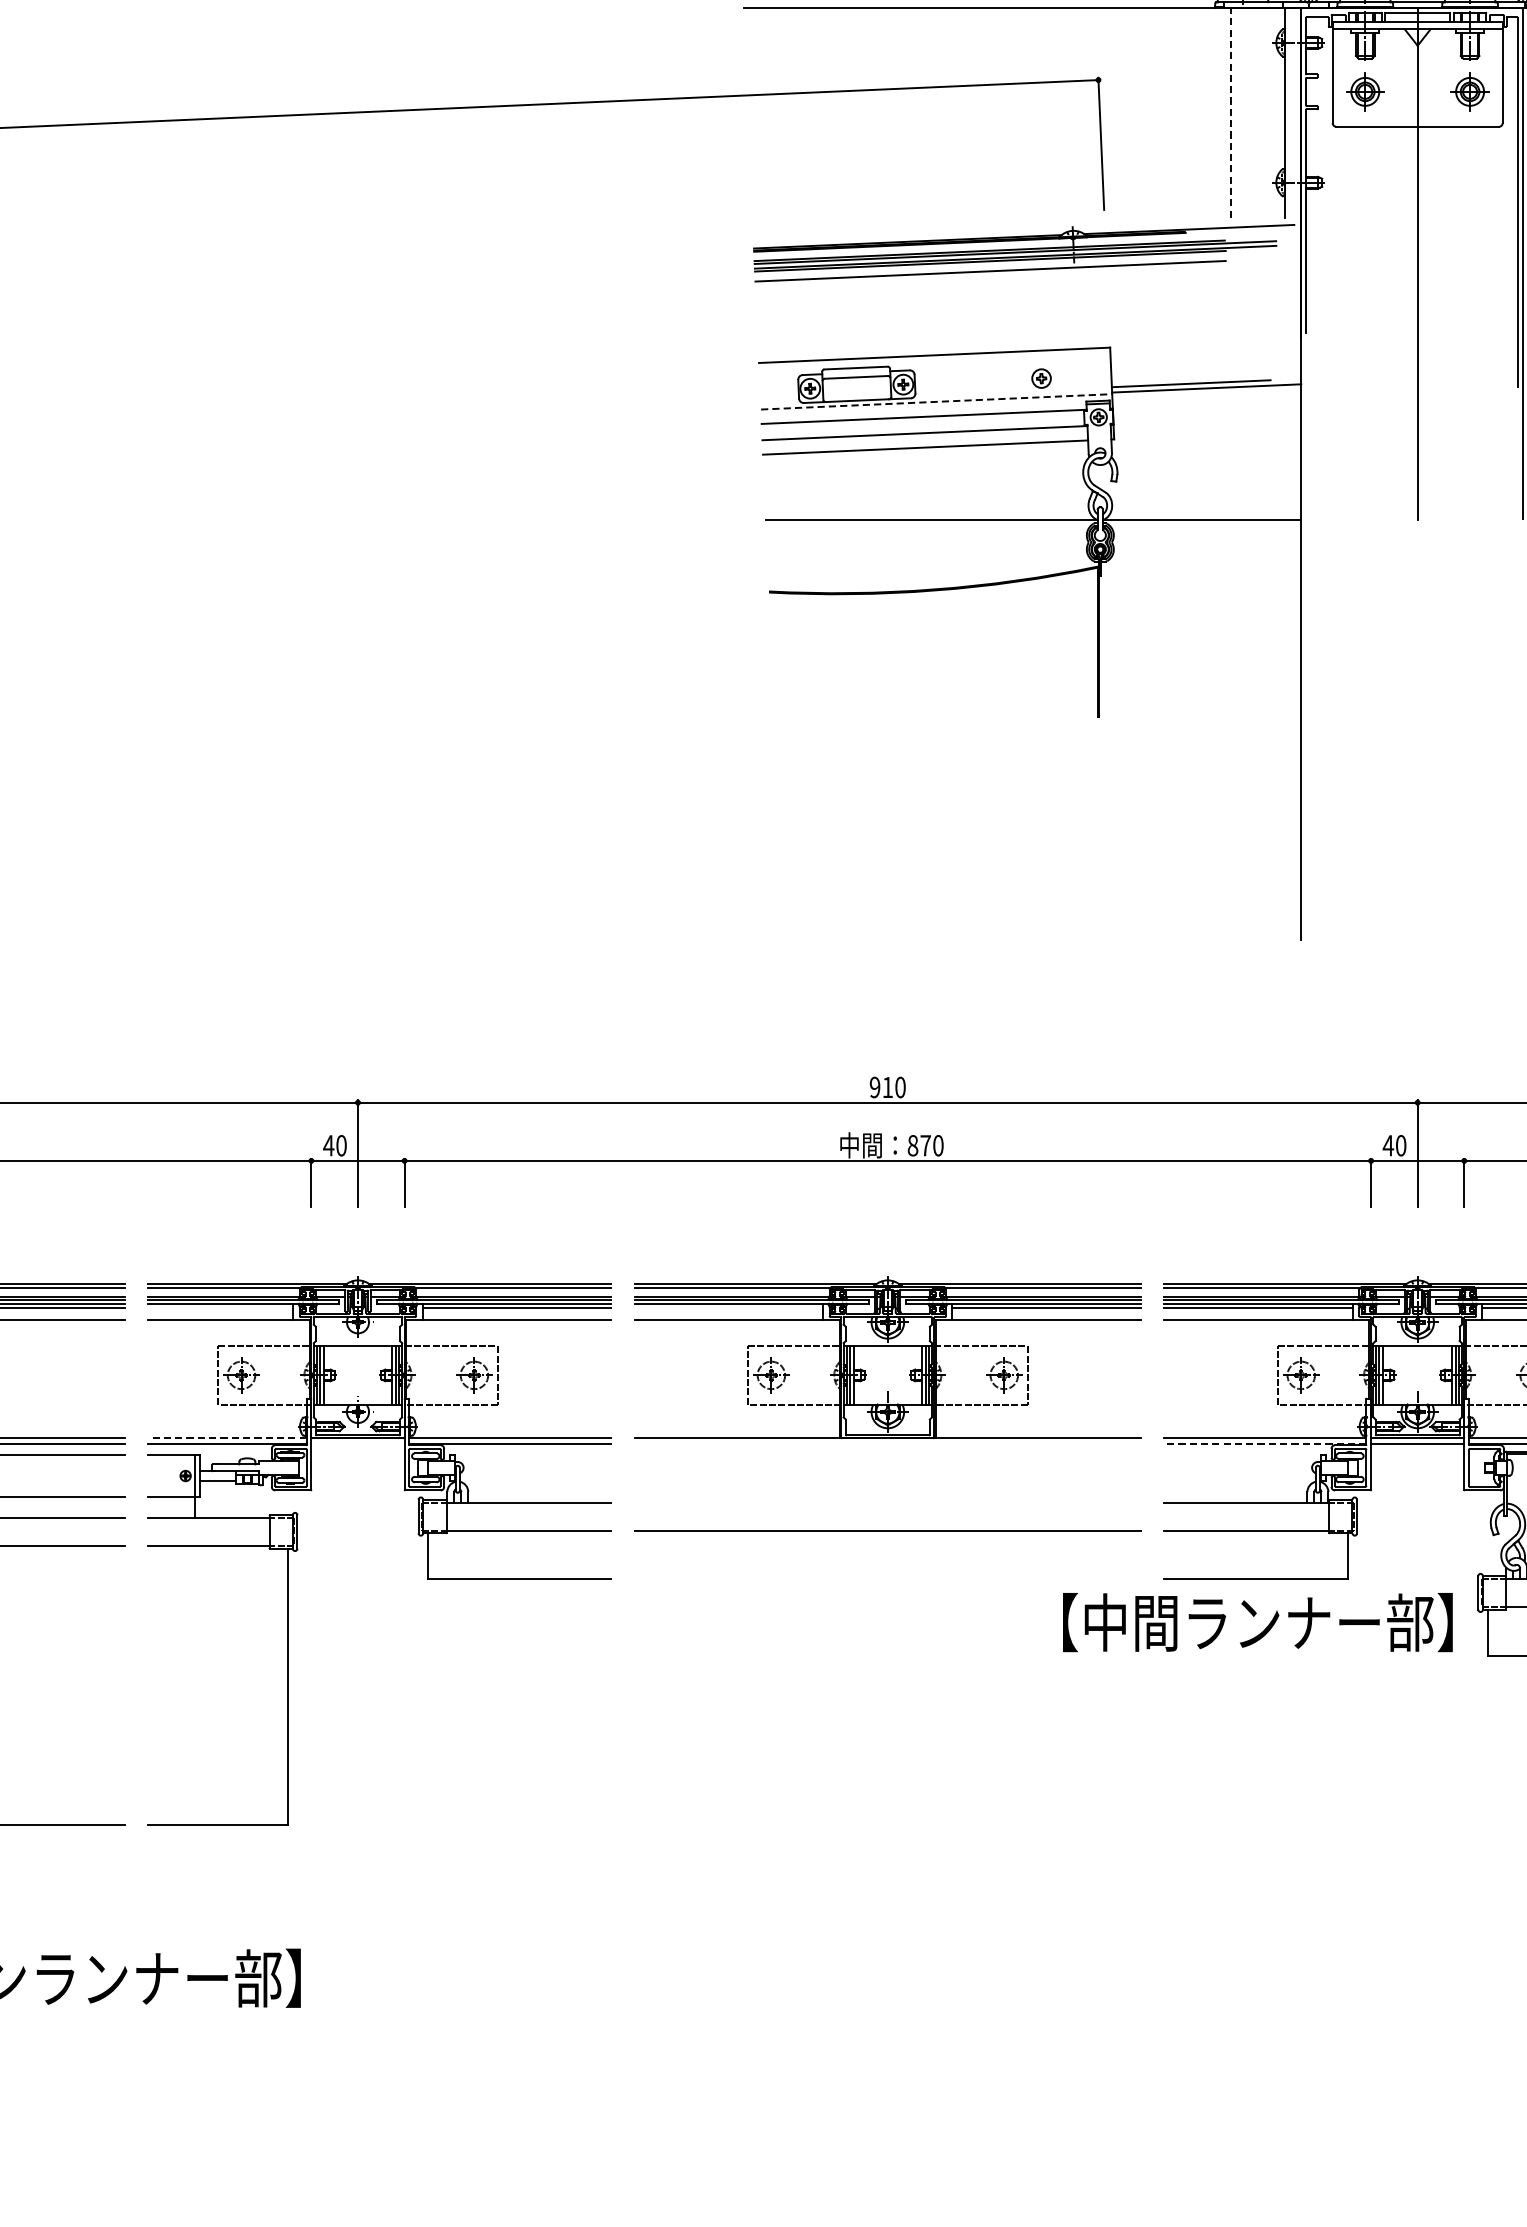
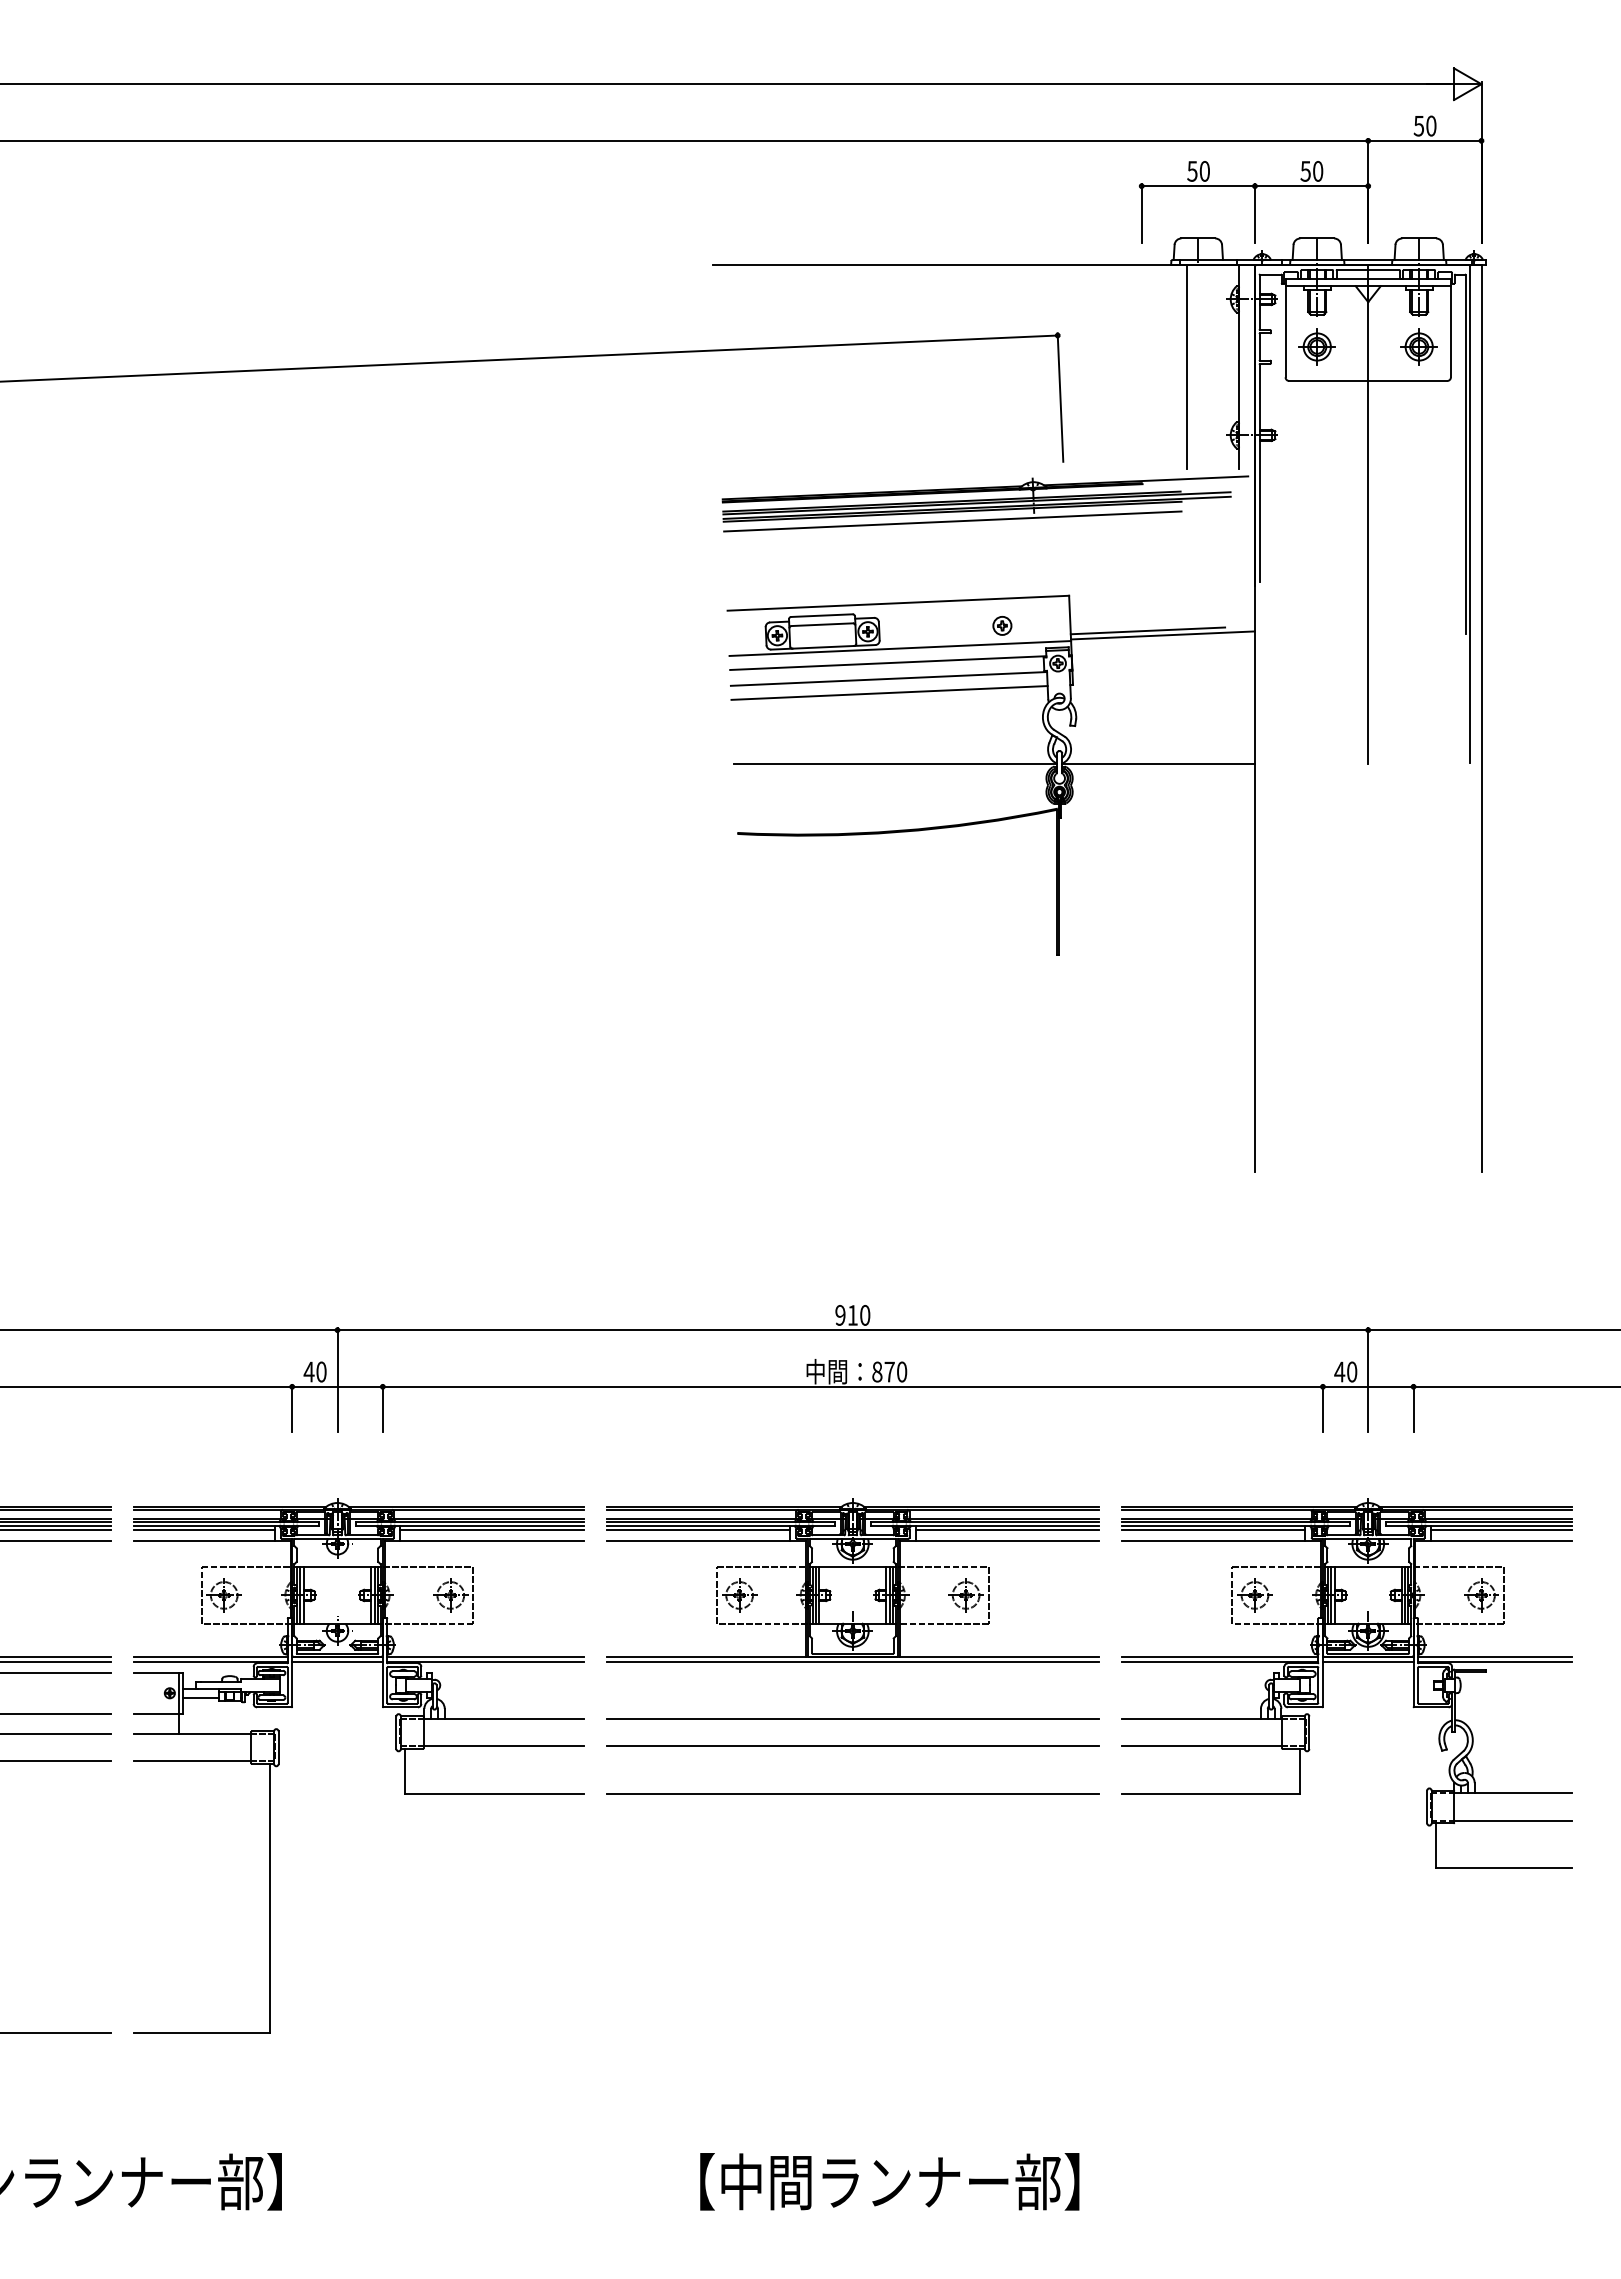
line: (1231, 112) -> (1187, 367), dashed -> solid
line: (936, 401) -> (900, 648), dashed -> solid
line: (220, 1308) -> (203, 1530), added
line: (729, 1308) -> (698, 1530), added
line: (227, 1438) -> (210, 1656), dashed -> solid
line: (357, 1443) -> (337, 1661), added
line: (887, 1443) -> (852, 1661), added
line: (1264, 1443) -> (1219, 1661), dashed -> solid
line: (887, 1502) -> (852, 1719), added
line: (887, 1579) -> (852, 1793), added
text: (1257, 1622) -> (889, 2181), moved

